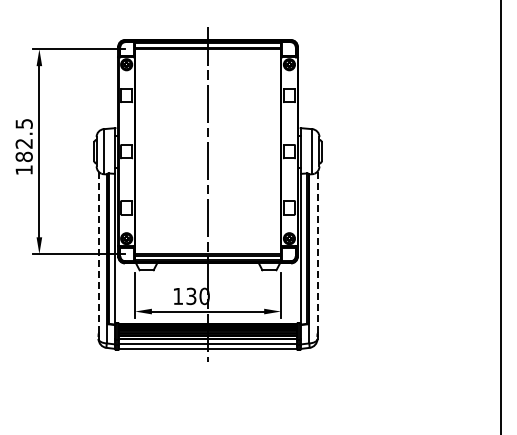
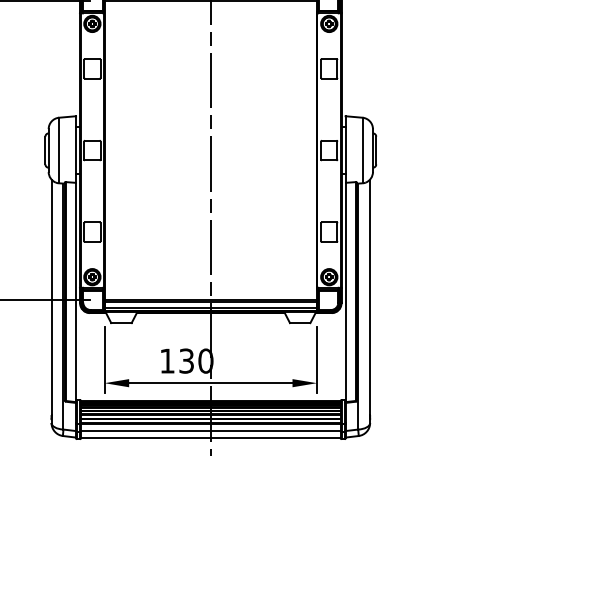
line: (98, 252) -> (51, 297), dashed -> solid
line: (317, 252) -> (370, 297), dashed -> solid

